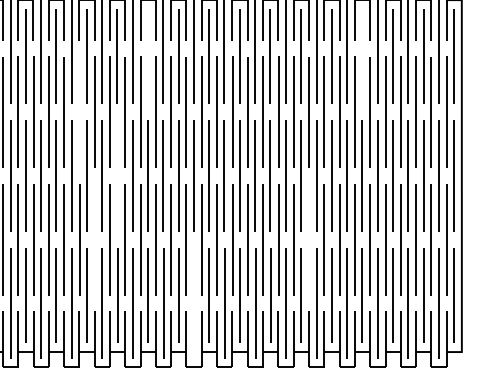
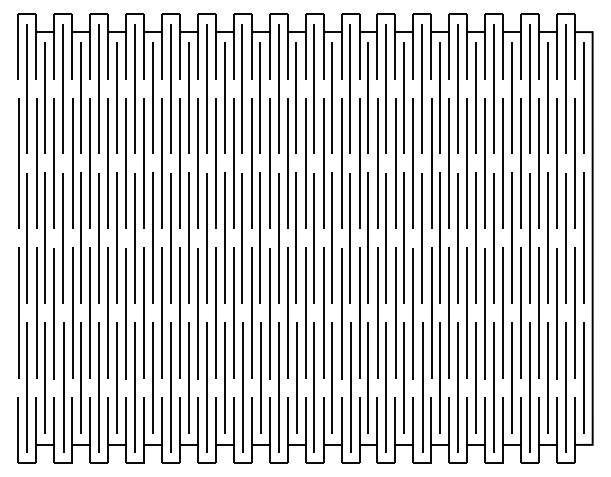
line: (147, 55) -> (224, 97), added
line: (361, 55) -> (475, 97), added
line: (78, 112) -> (143, 163), added
line: (117, 175) -> (188, 237), added
line: (94, 239) -> (161, 312), added
line: (308, 240) -> (412, 313), added
line: (194, 303) -> (278, 387), added

